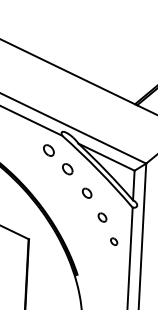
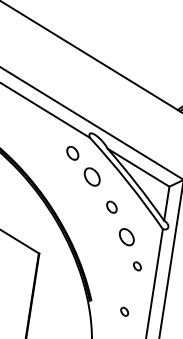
part: (67, 169) -> (92, 177), size x1.4
part: (102, 217) -> (126, 237), size x1.6
part: (107, 281) -> (125, 311), added

